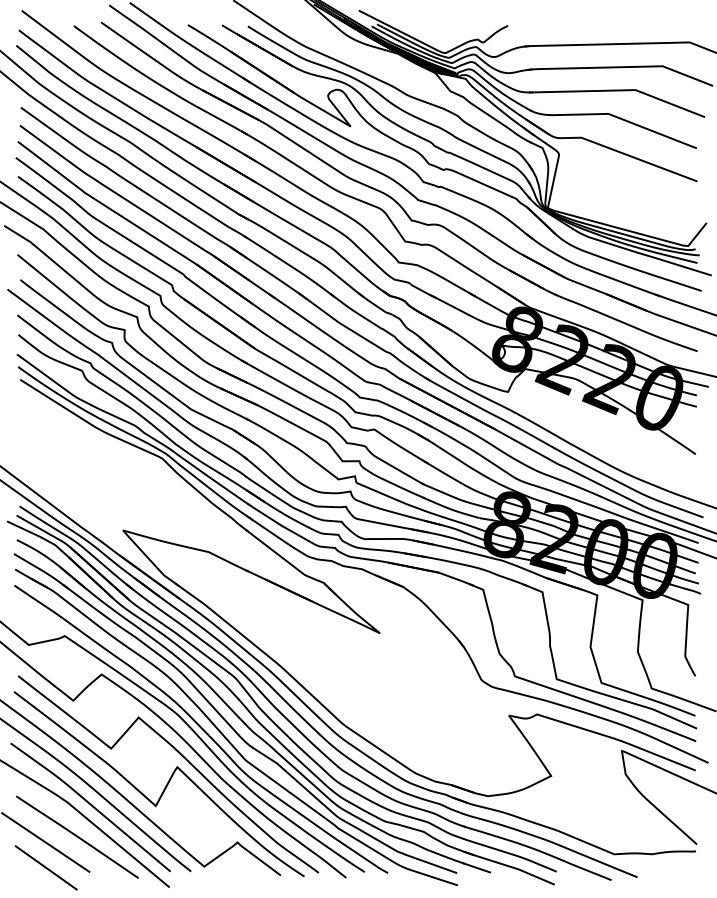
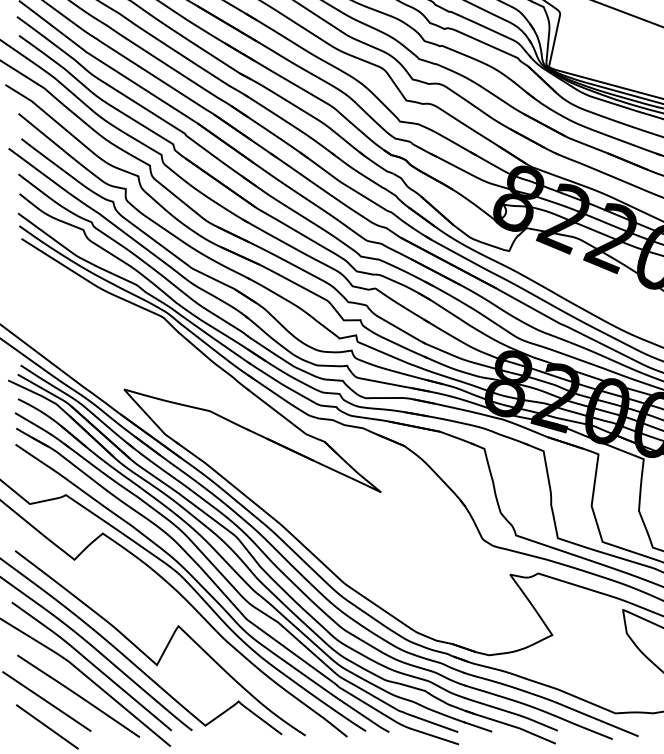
curve: (182, 757) -> (183, 616), removed

